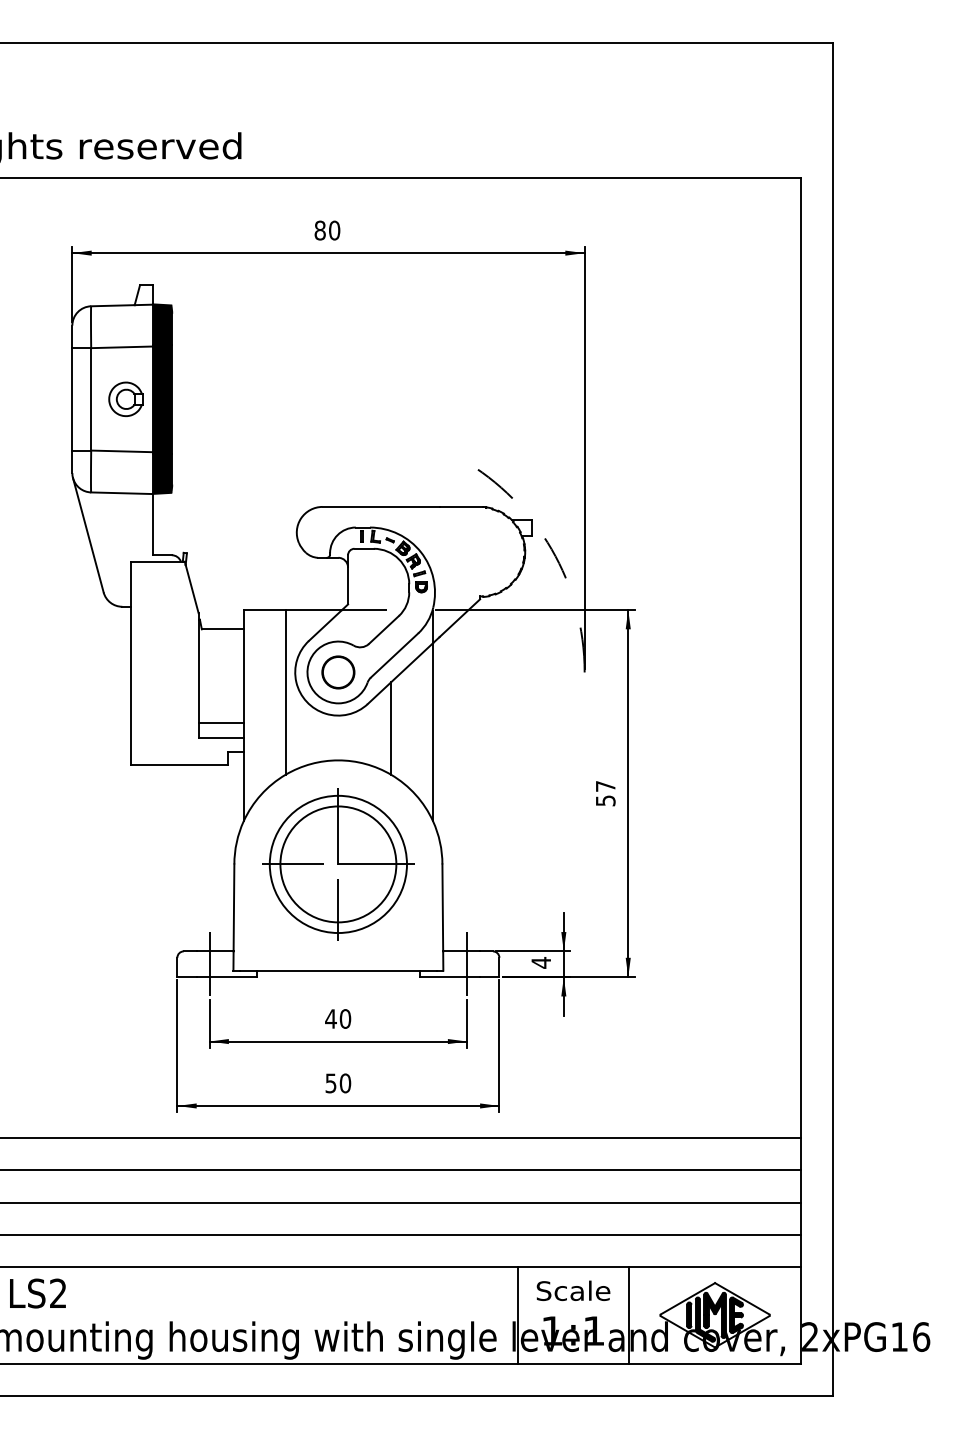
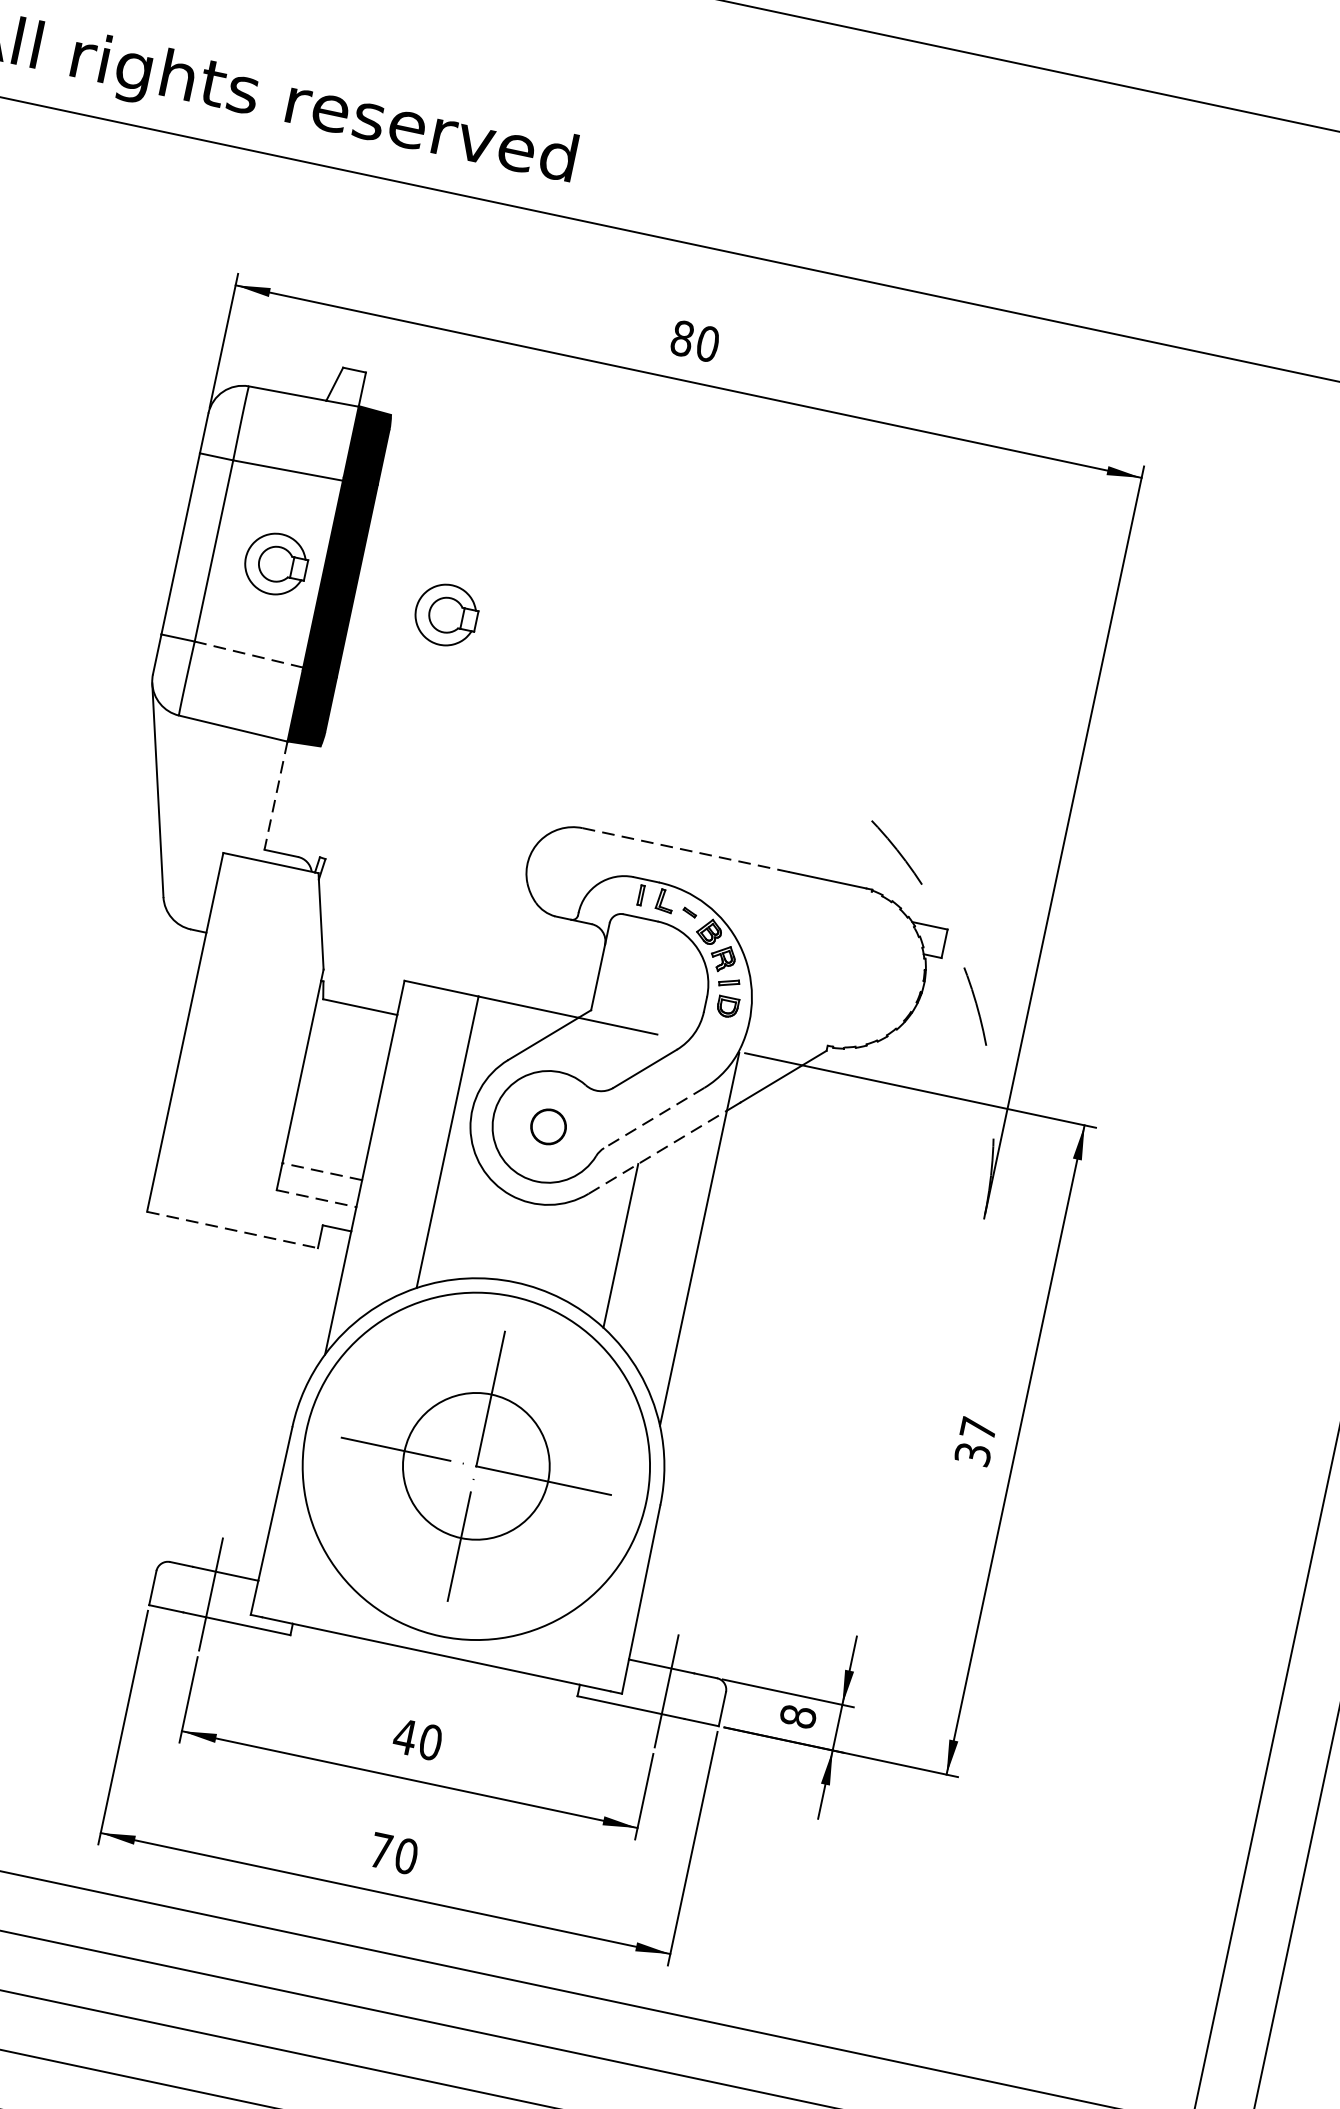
part: (223, 406) -> (445, 613), added
line: (122, 451) -> (249, 654), solid -> dashed
line: (381, 506) -> (687, 849), solid -> dashed
line: (152, 524) -> (275, 795), solid -> dashed
line: (394, 655) -> (654, 1117), solid -> dashed
circle: (338, 672) -> (548, 1126), size x0.6
line: (400, 673) -> (657, 1152), solid -> dashed
line: (221, 722) -> (322, 1171), solid -> dashed
line: (221, 737) -> (317, 1197), solid -> dashed
line: (179, 764) -> (232, 1229), solid -> dashed
text: (604, 800) -> (970, 1453), 57 -> 37
circle: (338, 864) -> (476, 1466), size x0.7
circle: (338, 864) -> (476, 1466), size x1.4
text: (541, 962) -> (798, 1716), 4 -> 8
text: (330, 1083) -> (380, 1850), 50 -> 70

